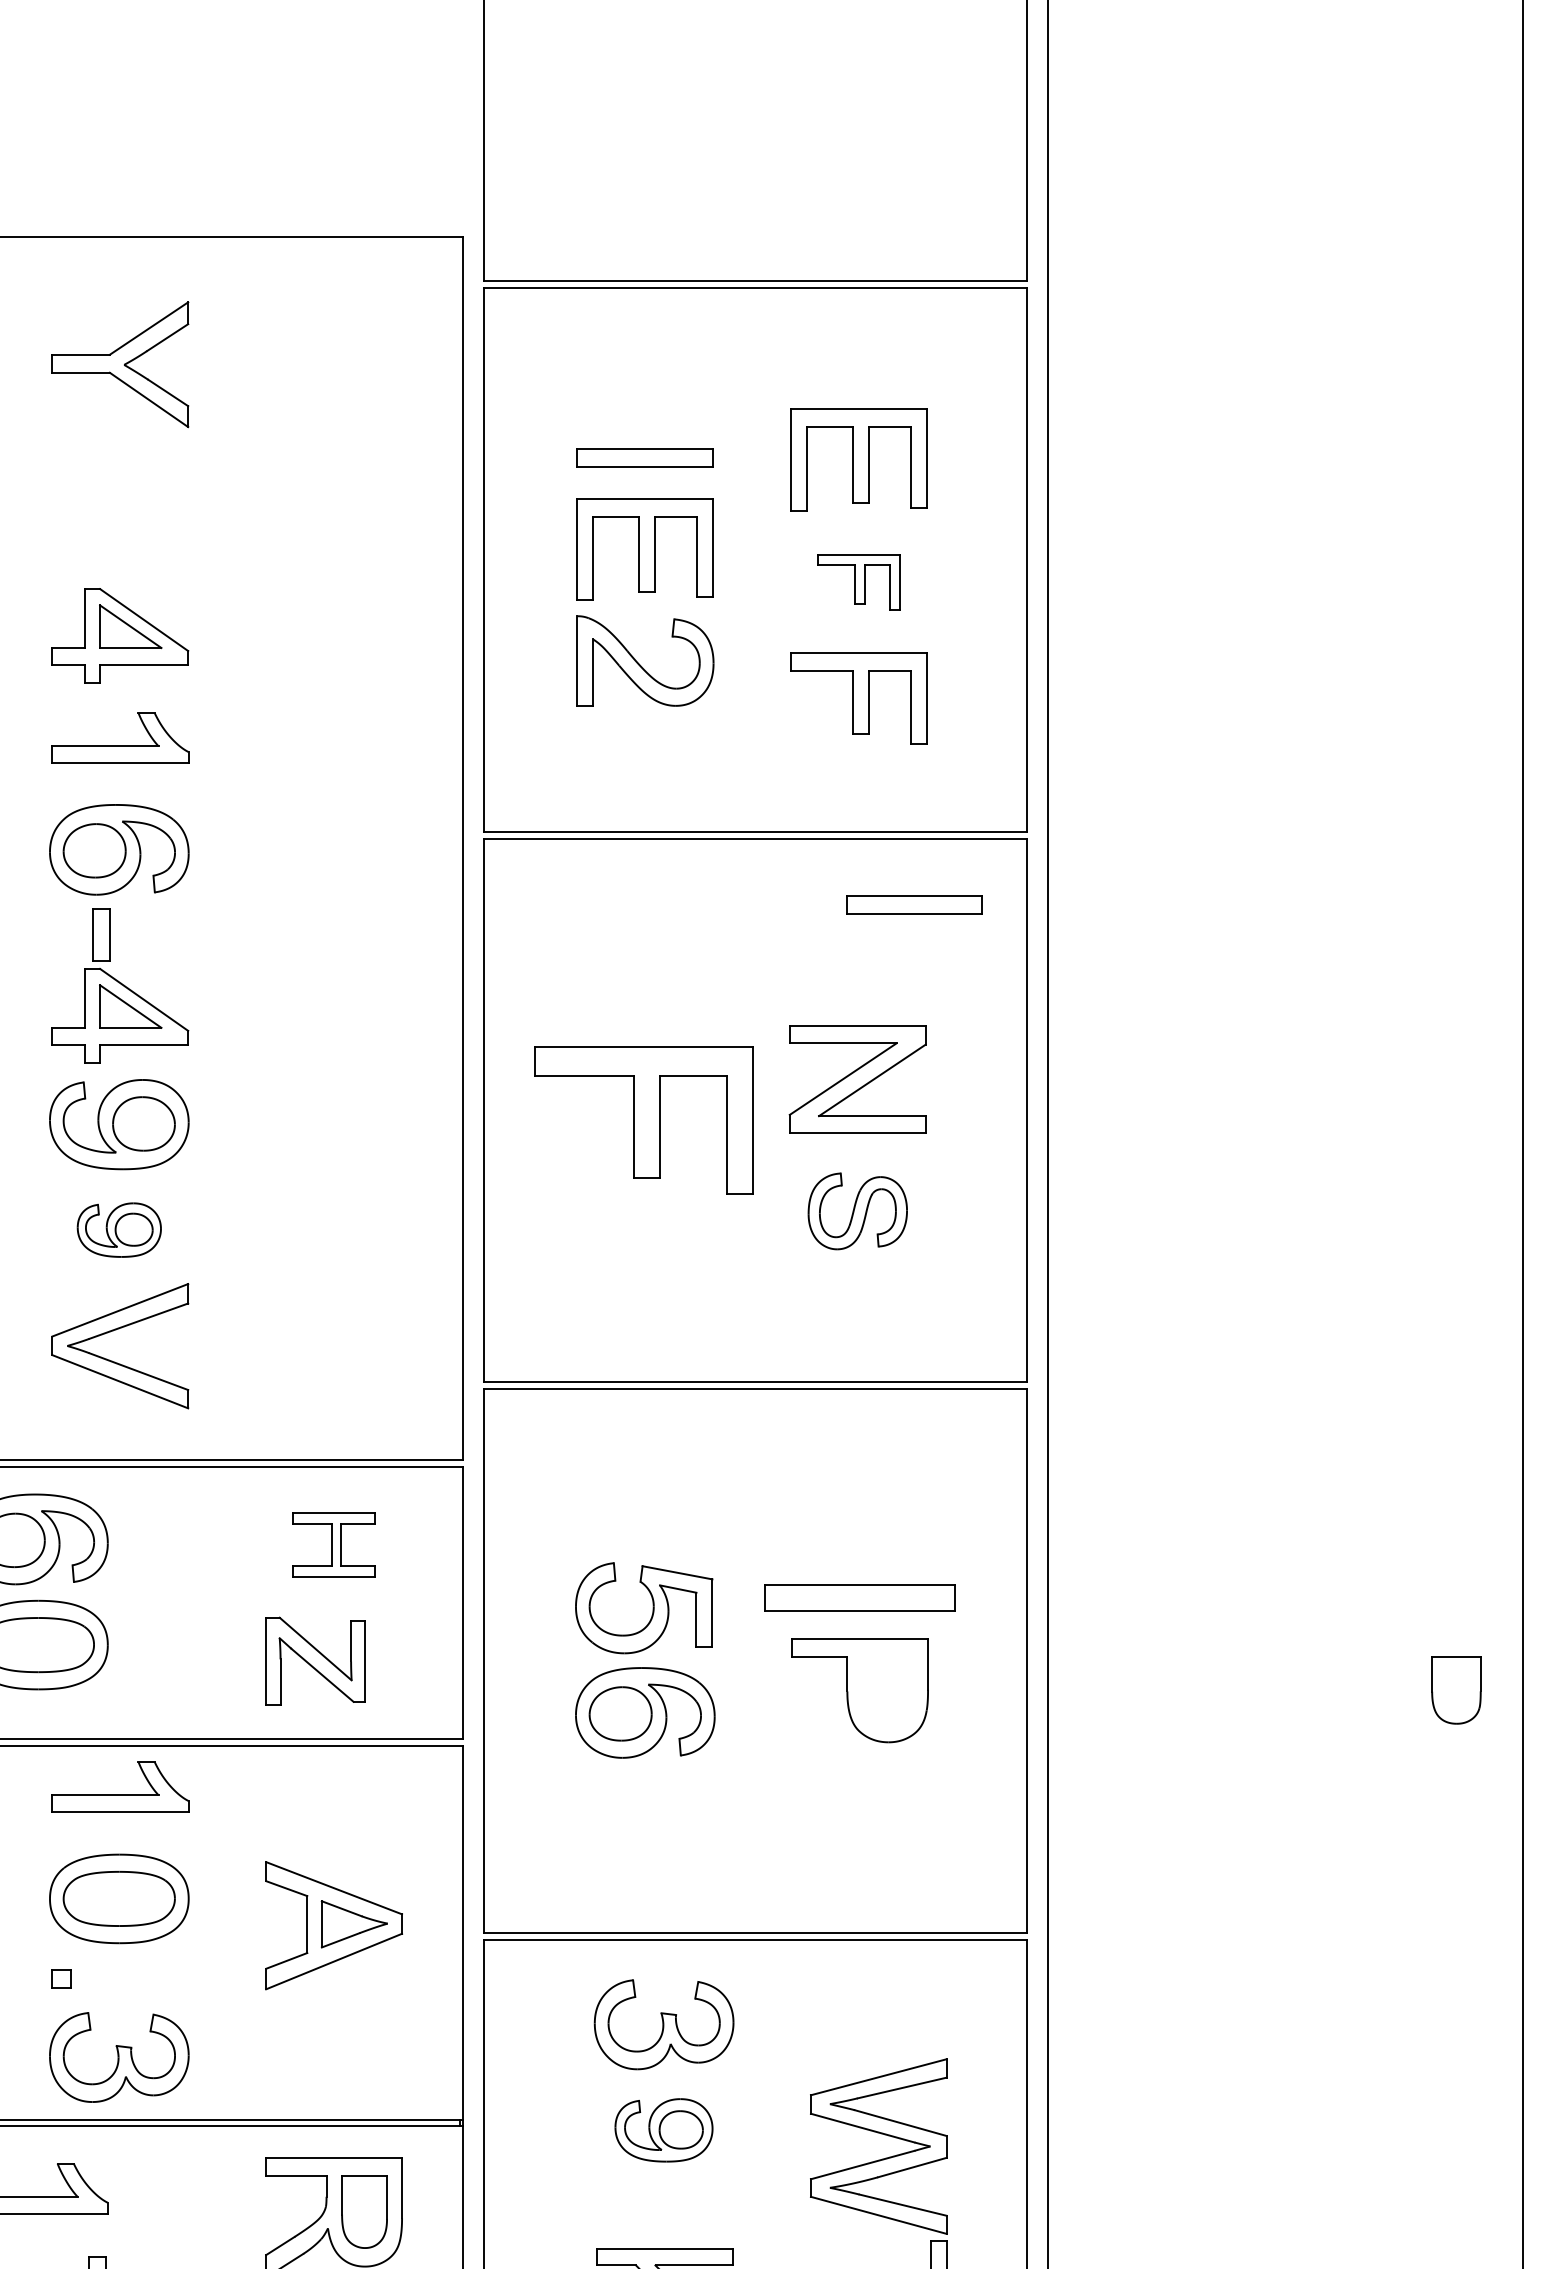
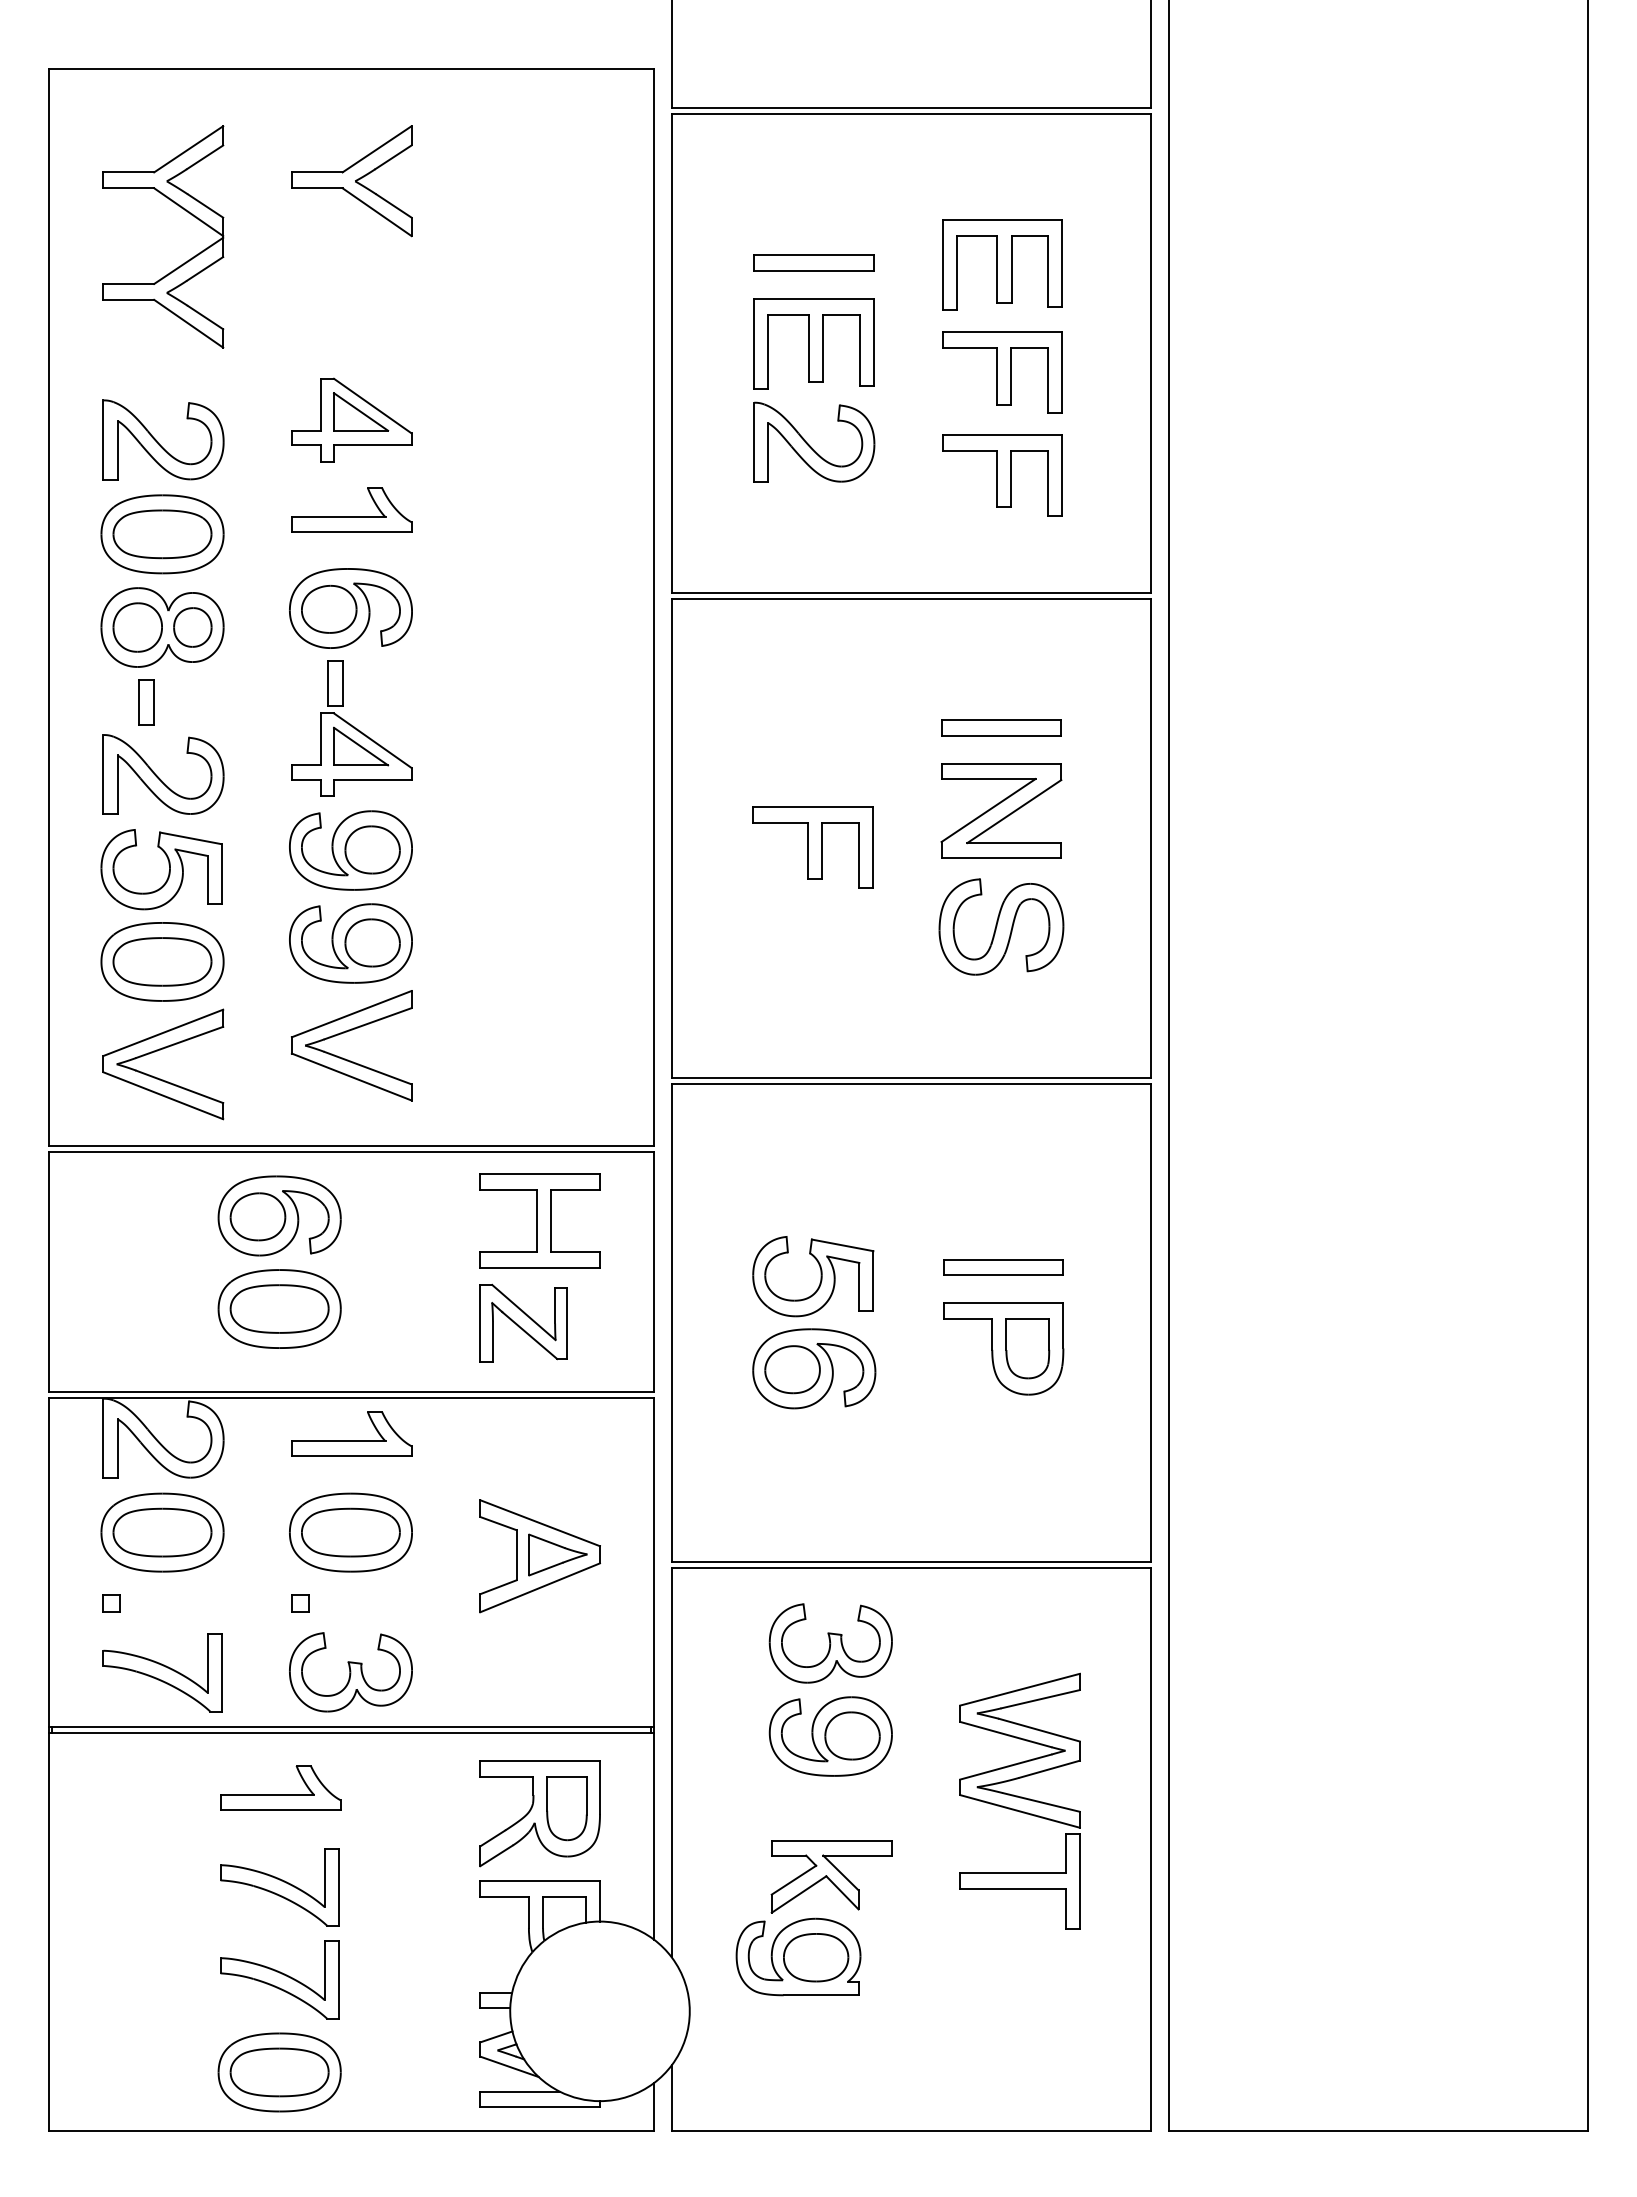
part: (858, 581) -> (1002, 372), size x1.67
part: (914, 904) -> (1001, 727), moved
part: (643, 1121) -> (812, 847), size x0.62
part: (857, 1210) -> (1001, 926), size x1.43
part: (118, 1230) -> (350, 943), size x1.67
part: (333, 1544) -> (539, 1220), size x1.67
part: (860, 1597) -> (1003, 1267), size x0.71
part: (1456, 1689) -> (1027, 1348), moved
part: (663, 2130) -> (830, 1736), size x1.43

